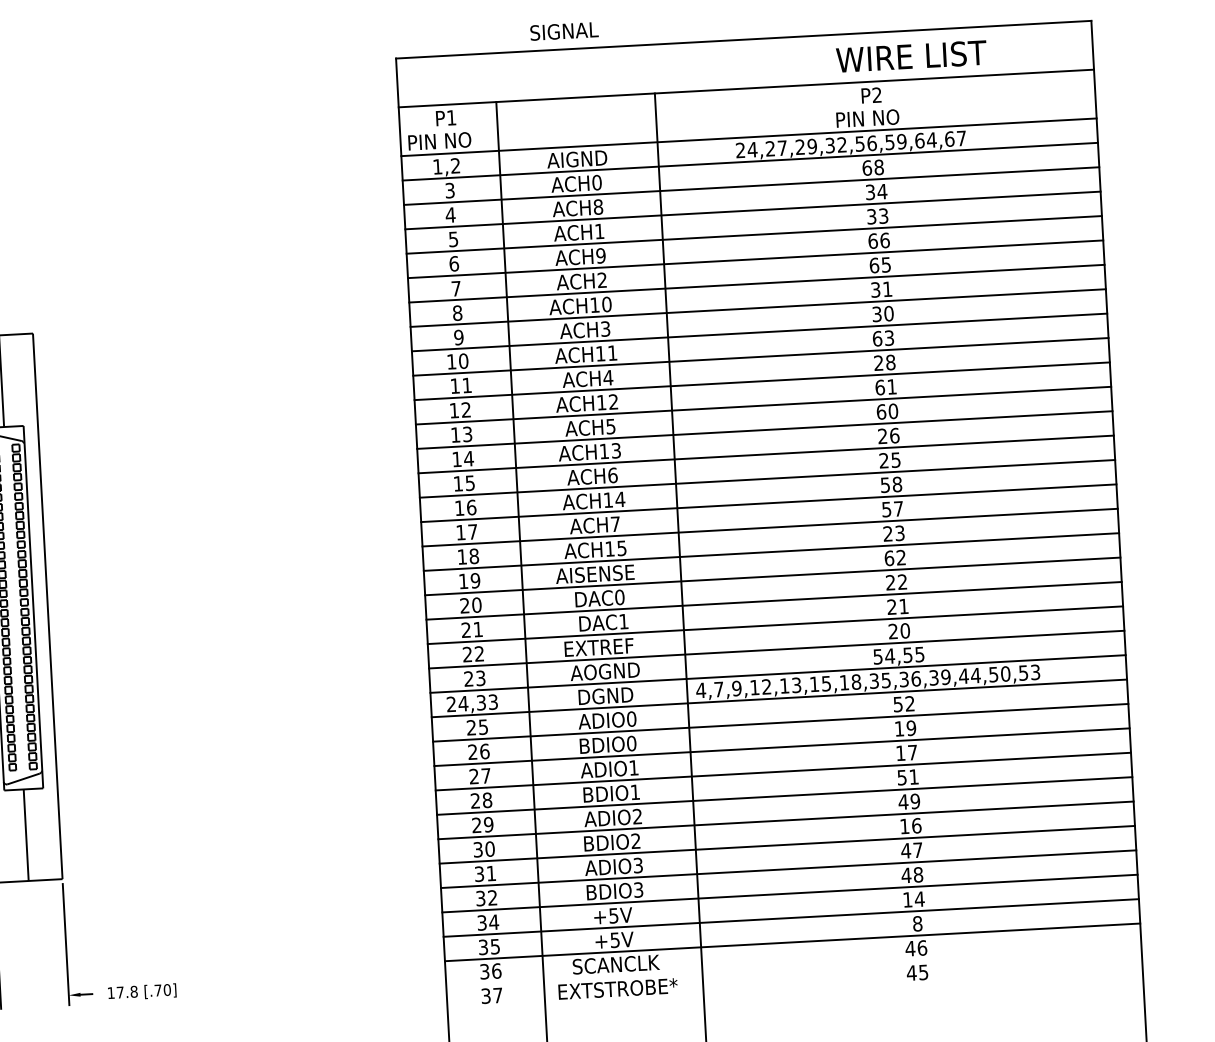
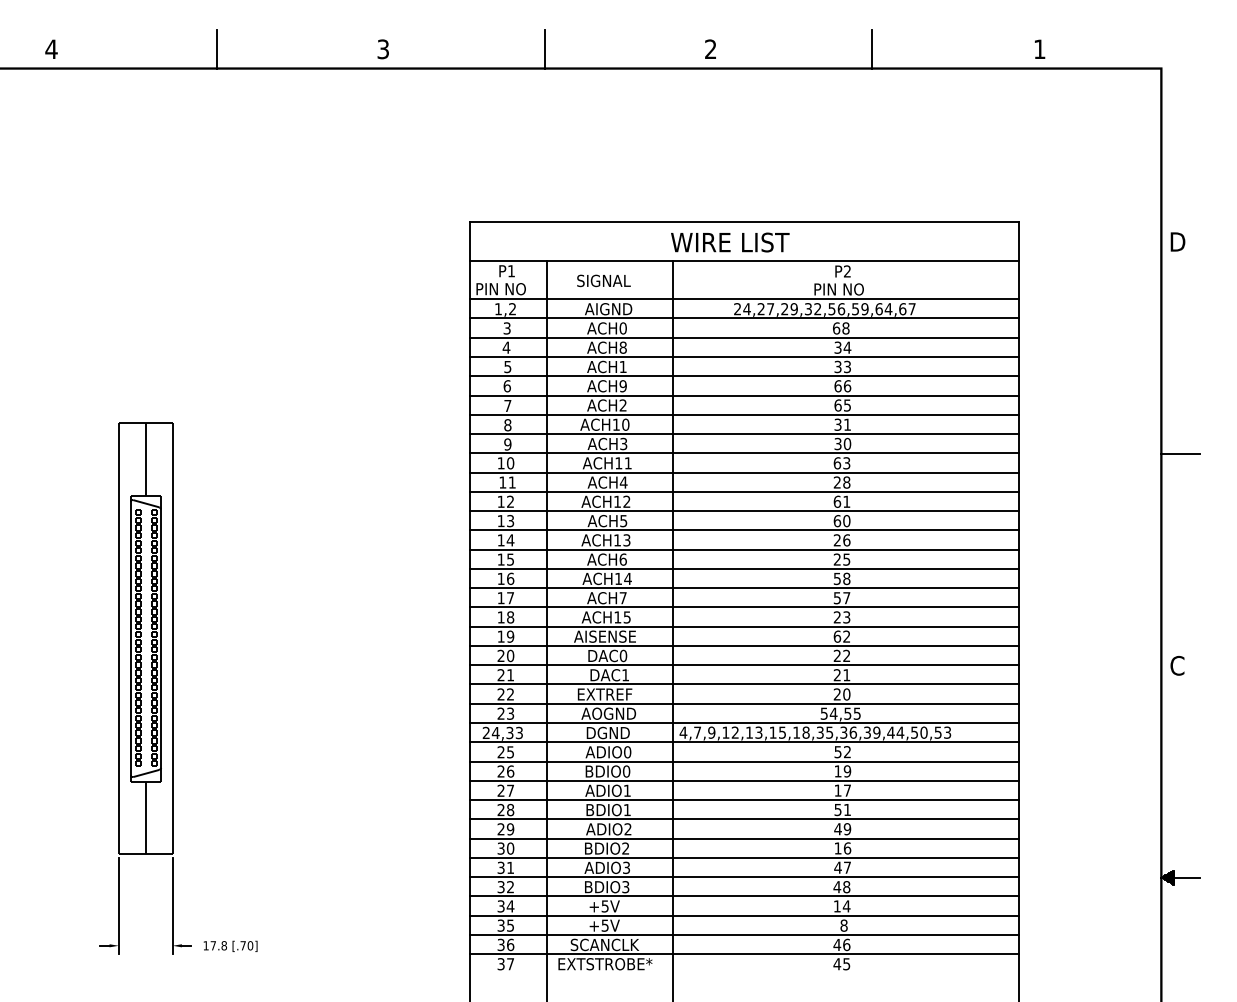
text: (563, 30) -> (603, 280), moved
text: (911, 56) -> (730, 242), moved
line: (793, 967) -> (744, 954), added

